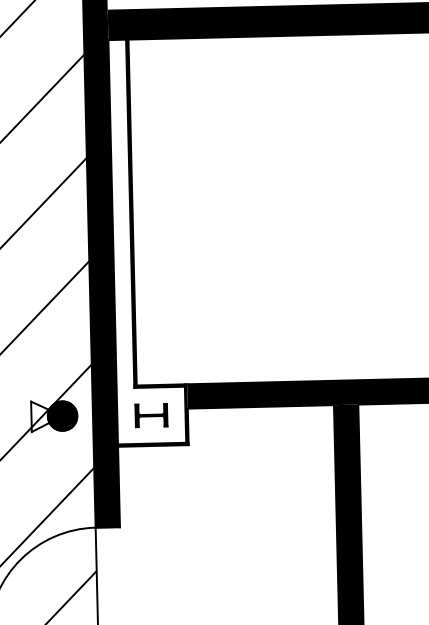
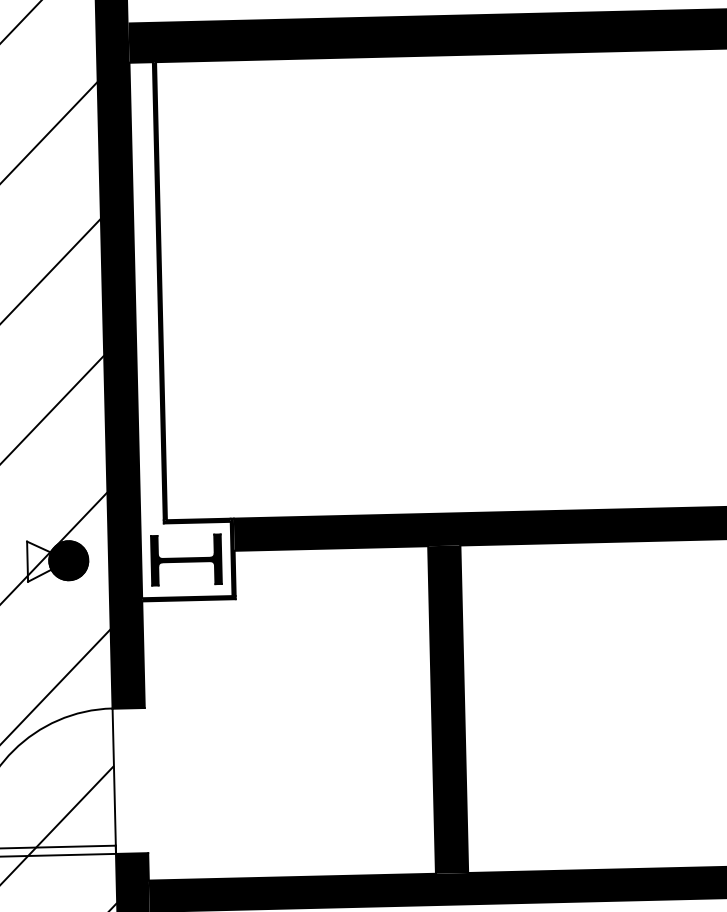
part: (151, 415) -> (186, 559), size x1.67

